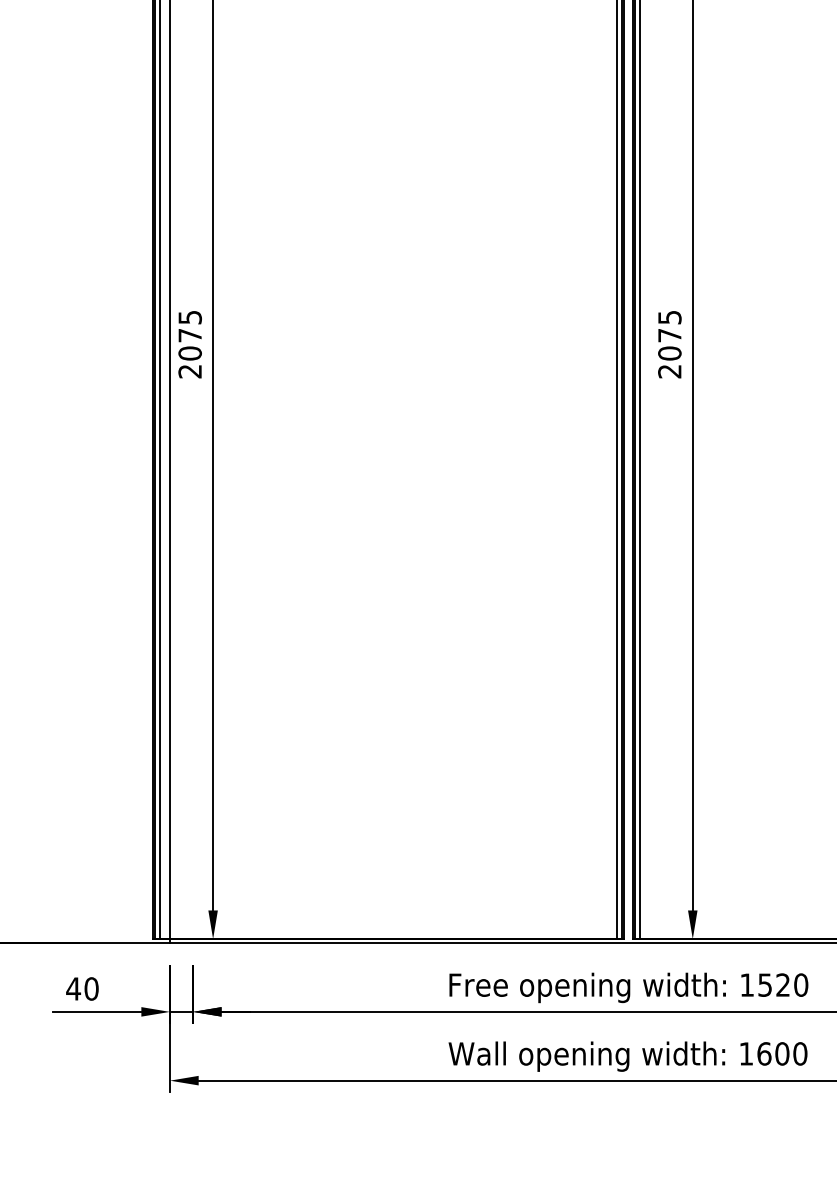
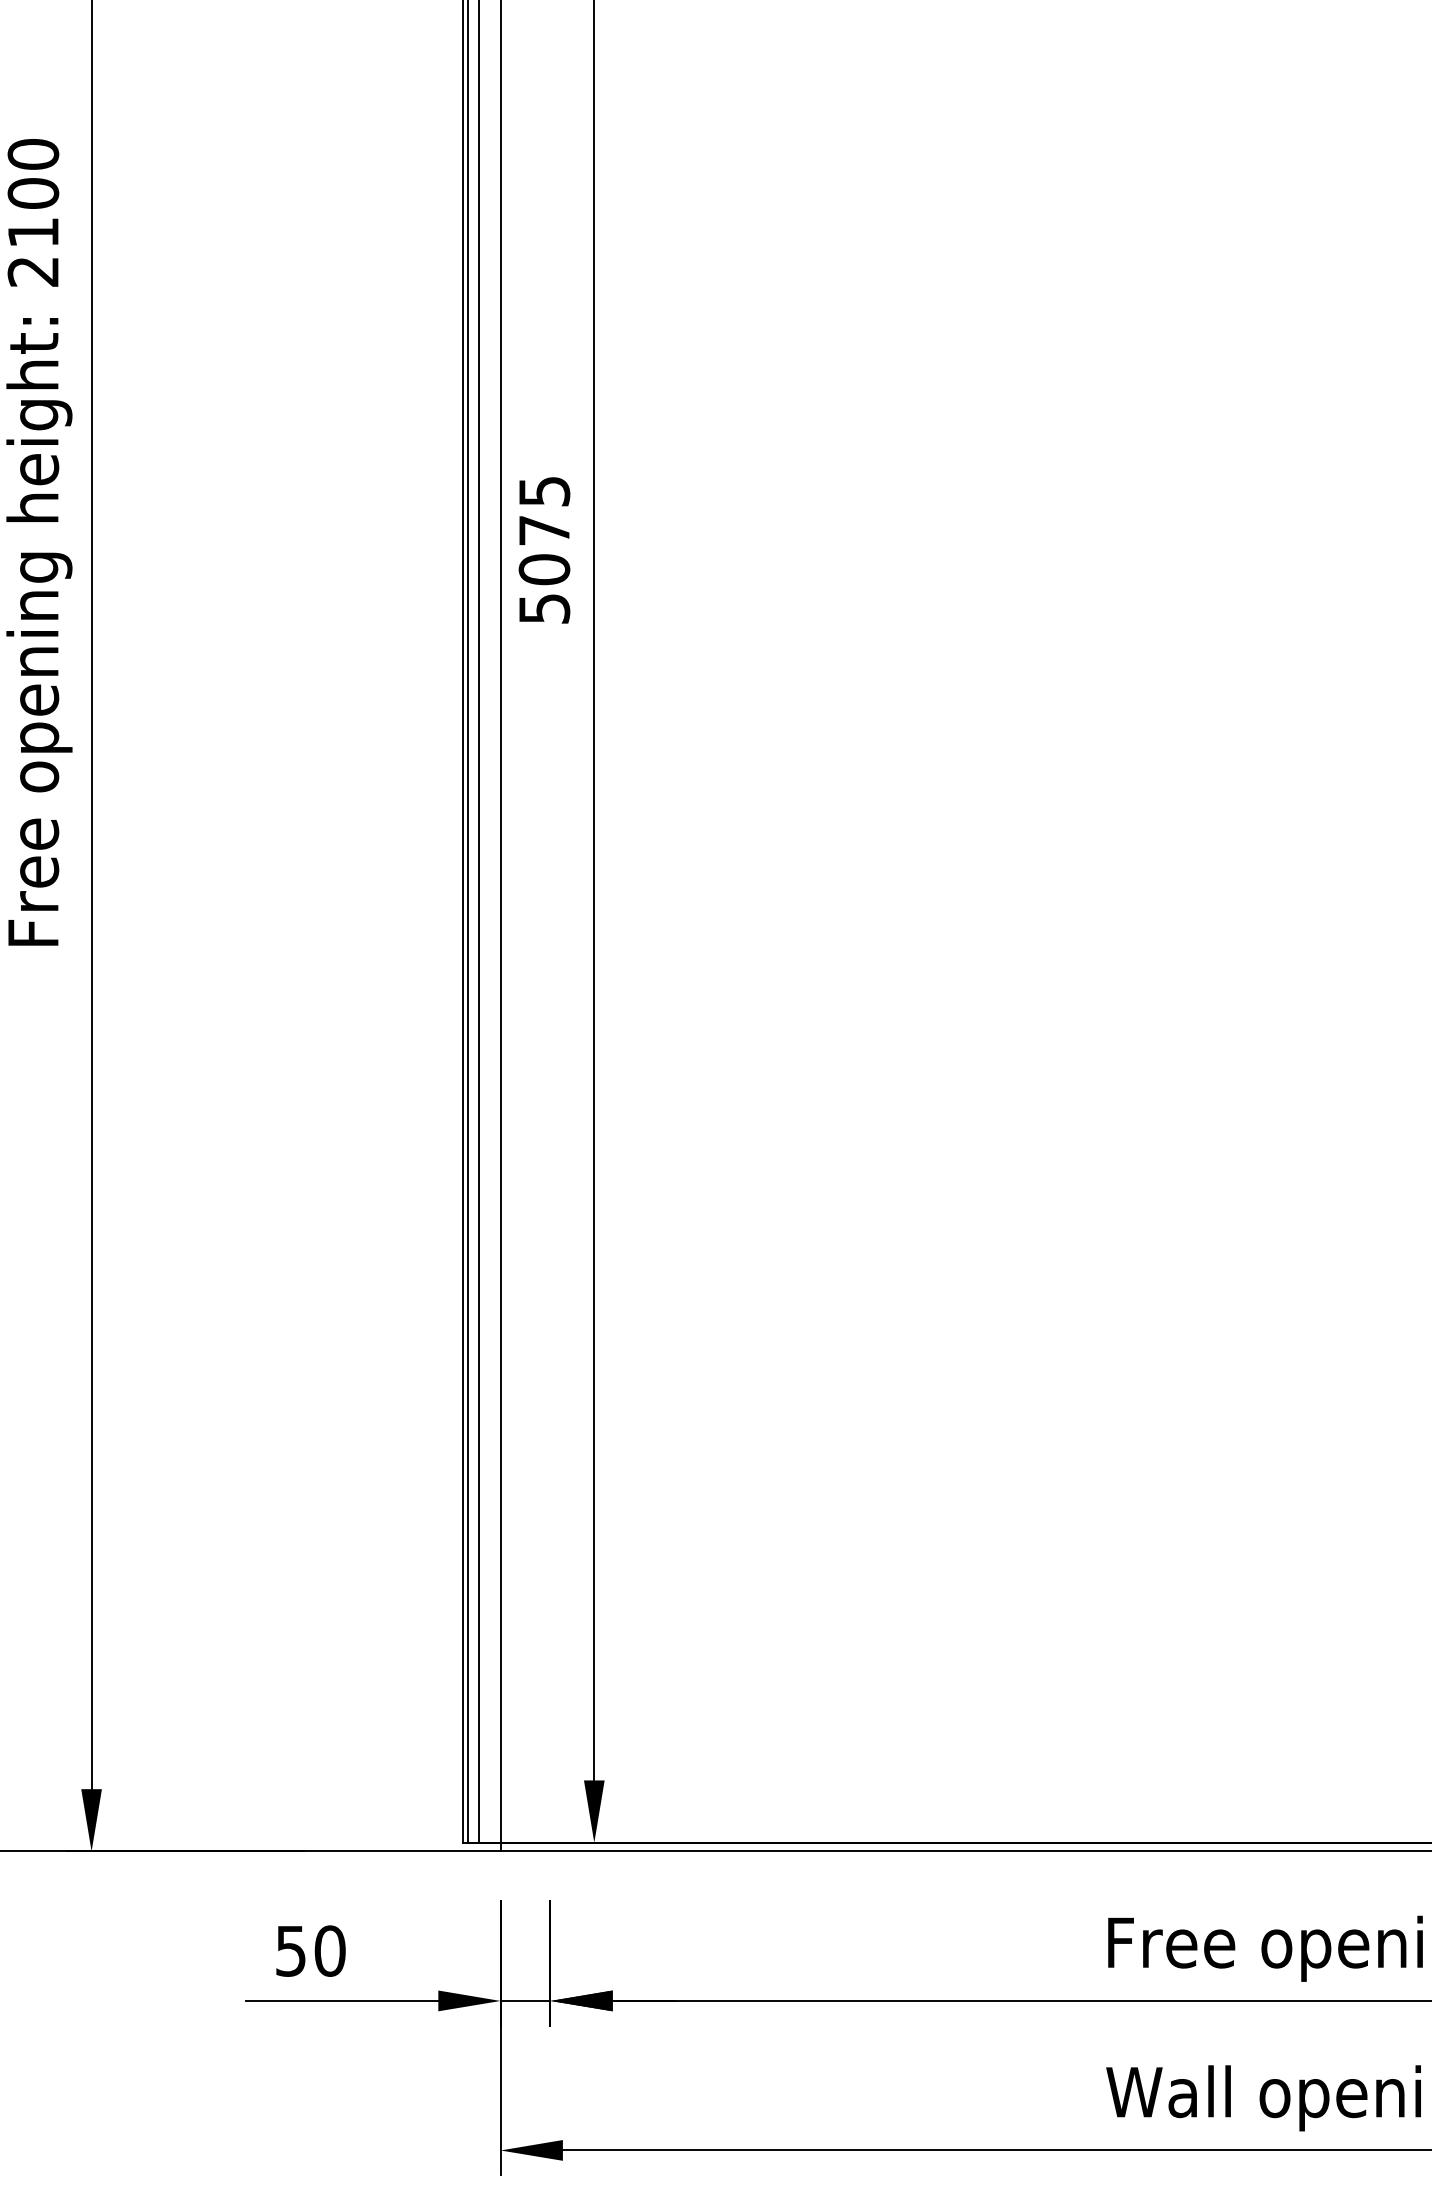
text: (189, 371) -> (542, 608), 2075 -> 5075
text: (73, 988) -> (290, 1950), 40 -> 50

